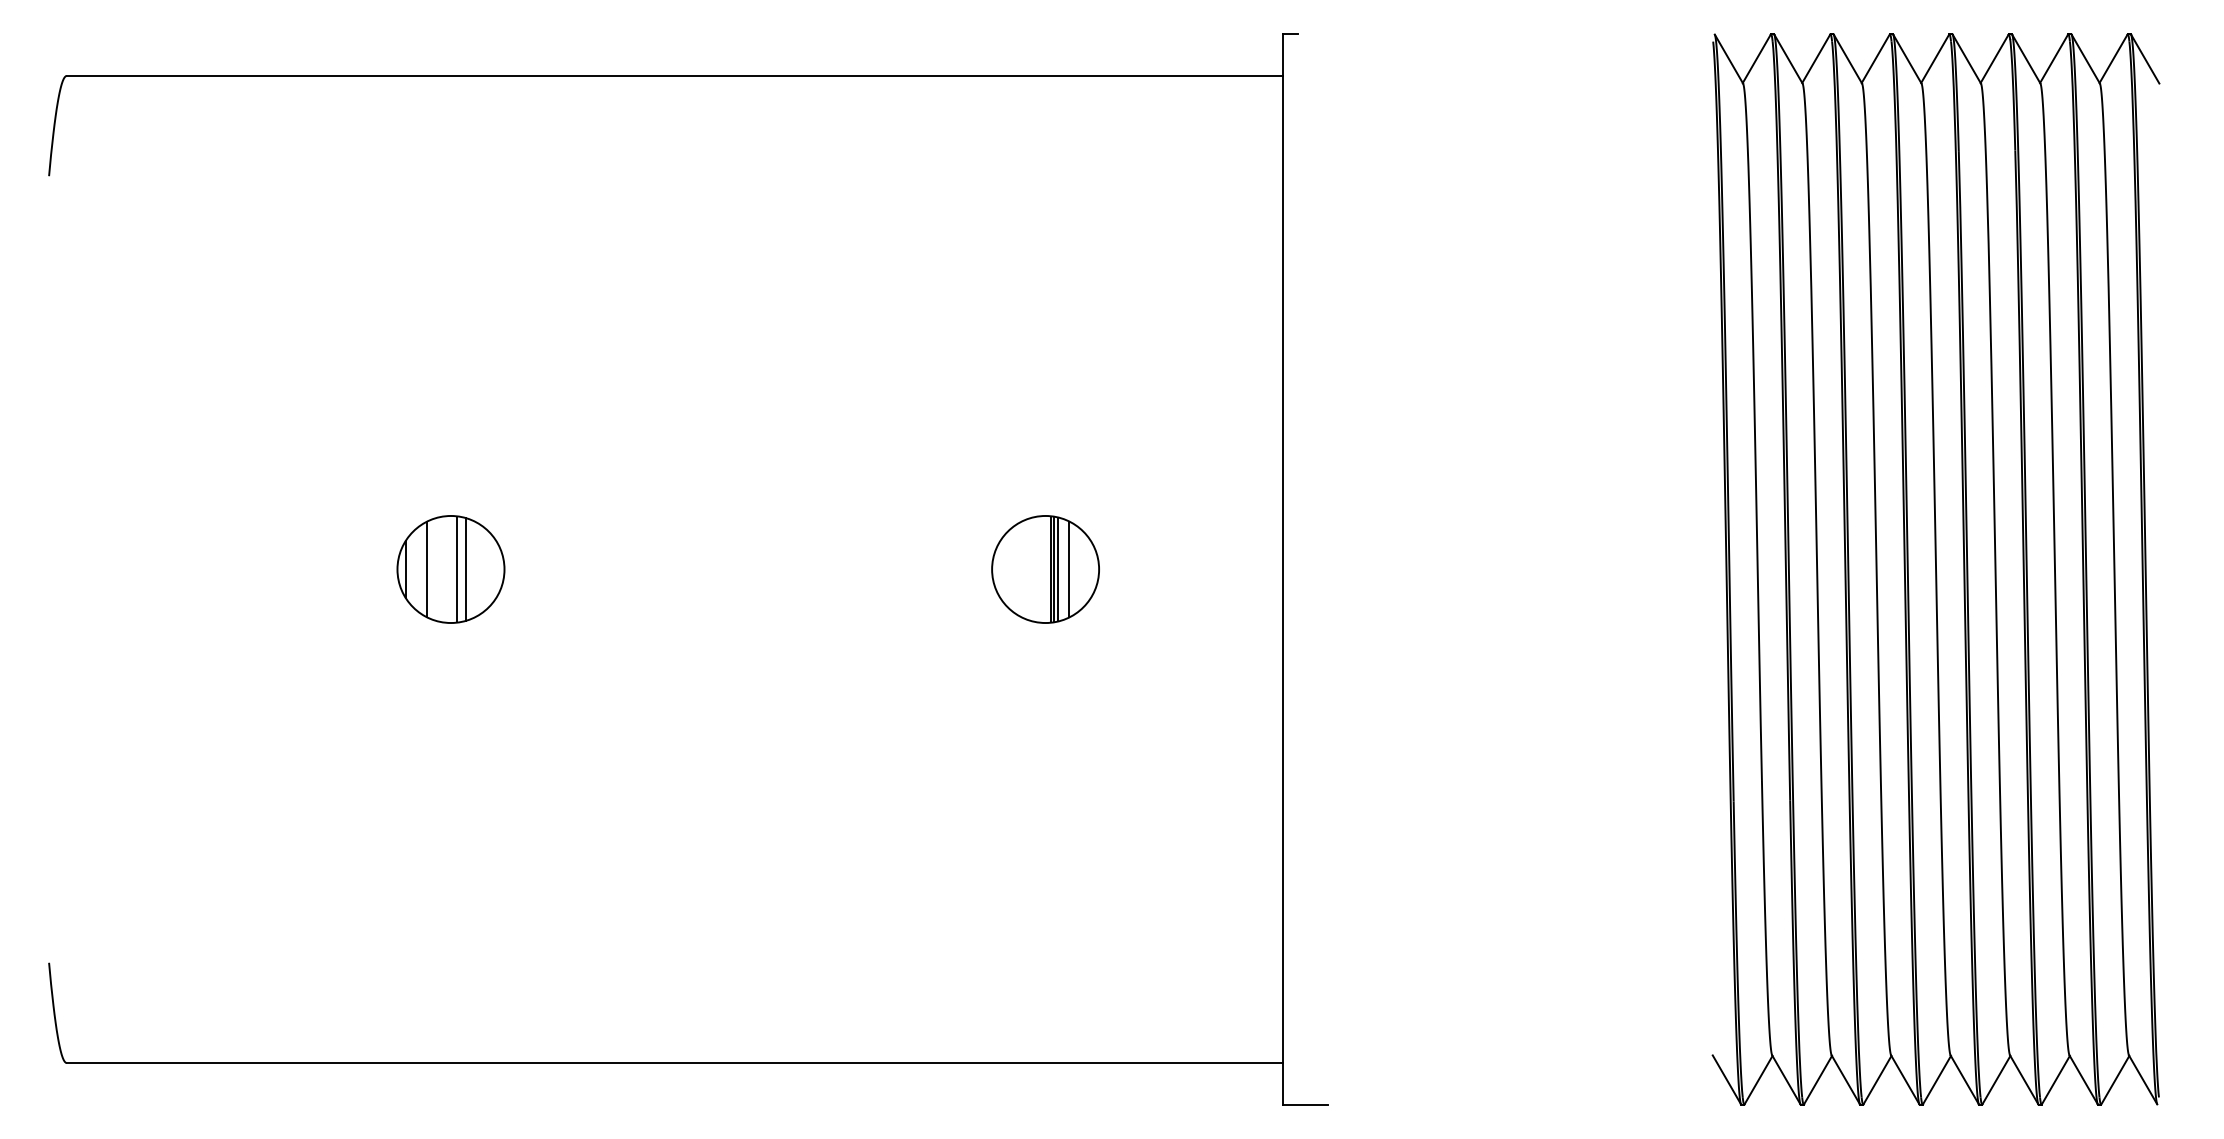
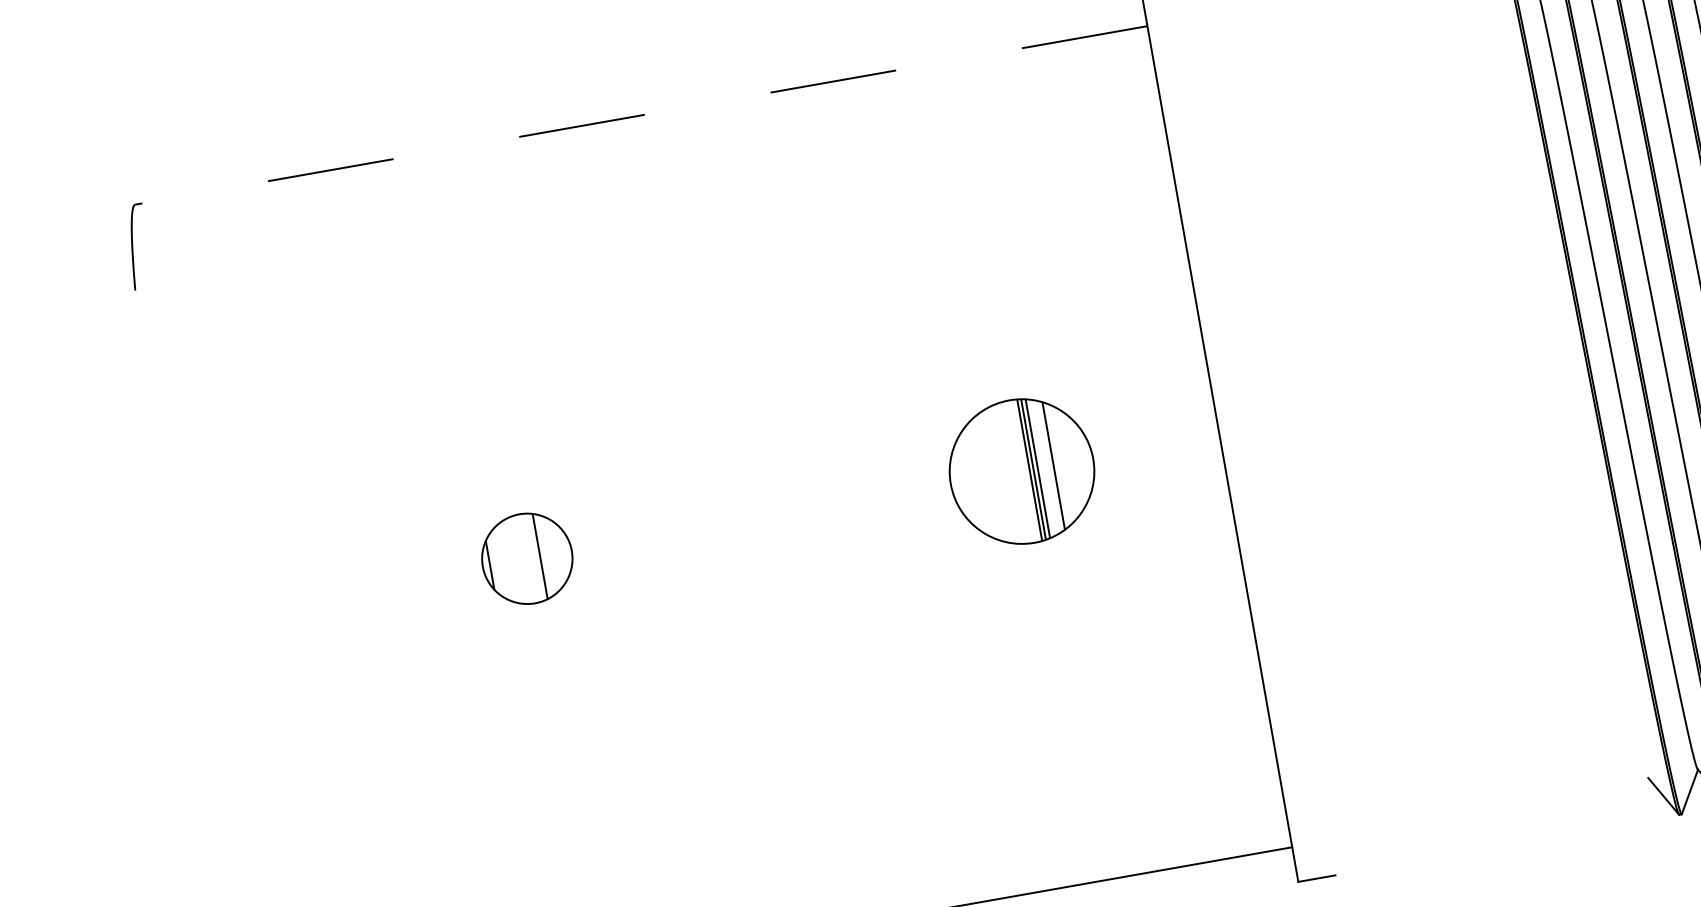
line: (674, 75) -> (640, 115), solid -> dashed
line: (427, 568) -> (507, 561), removed
line: (456, 569) -> (531, 558), removed
part: (1045, 569) -> (1021, 471), size x1.6

